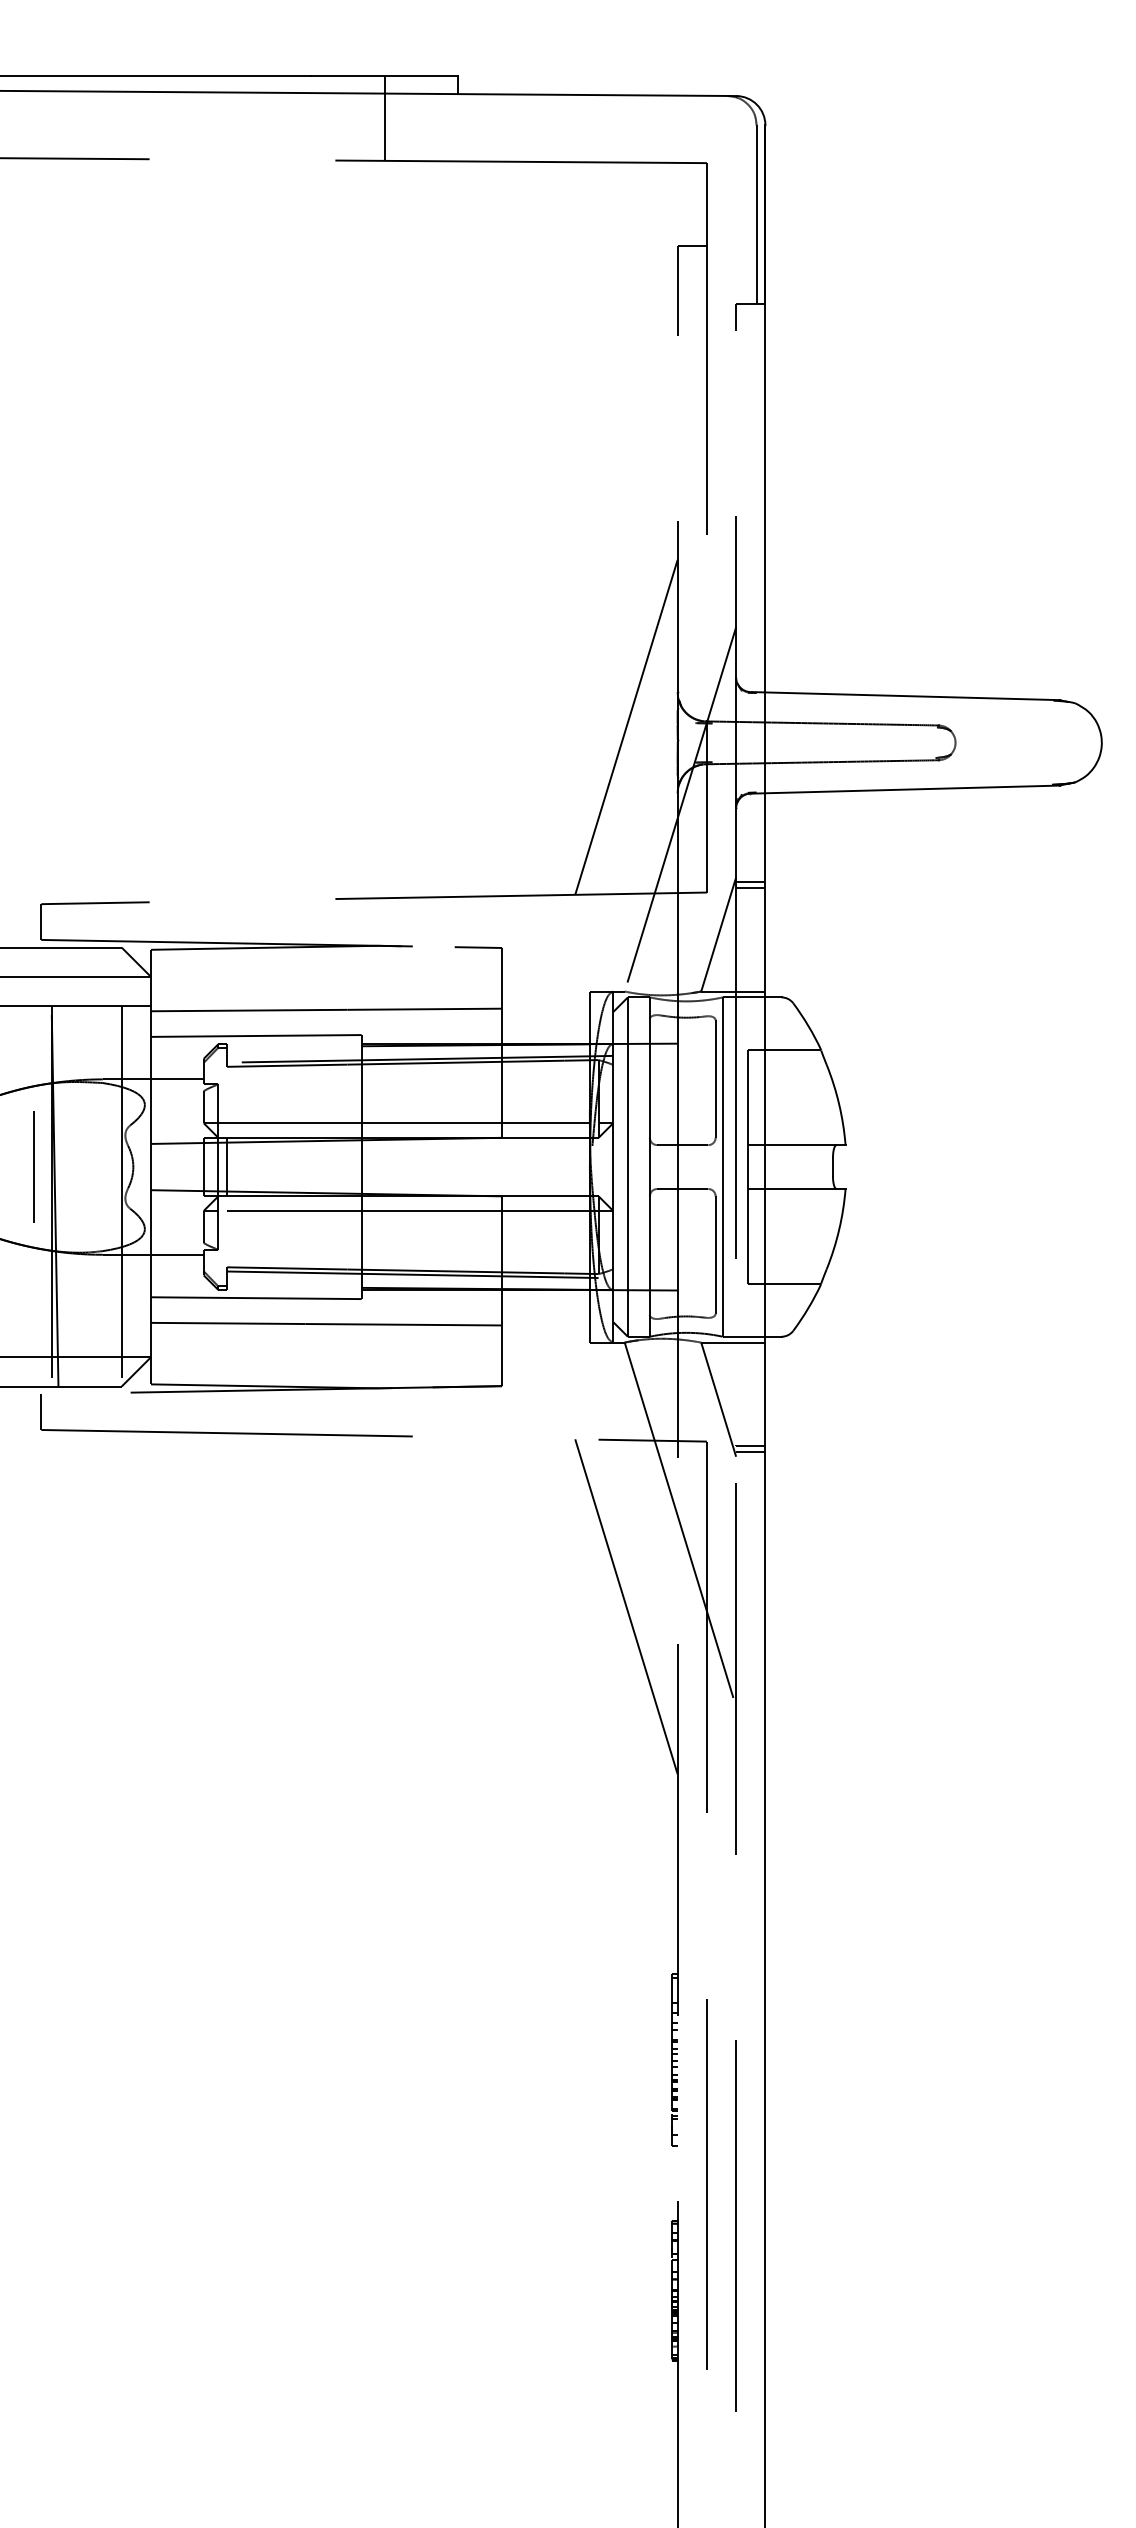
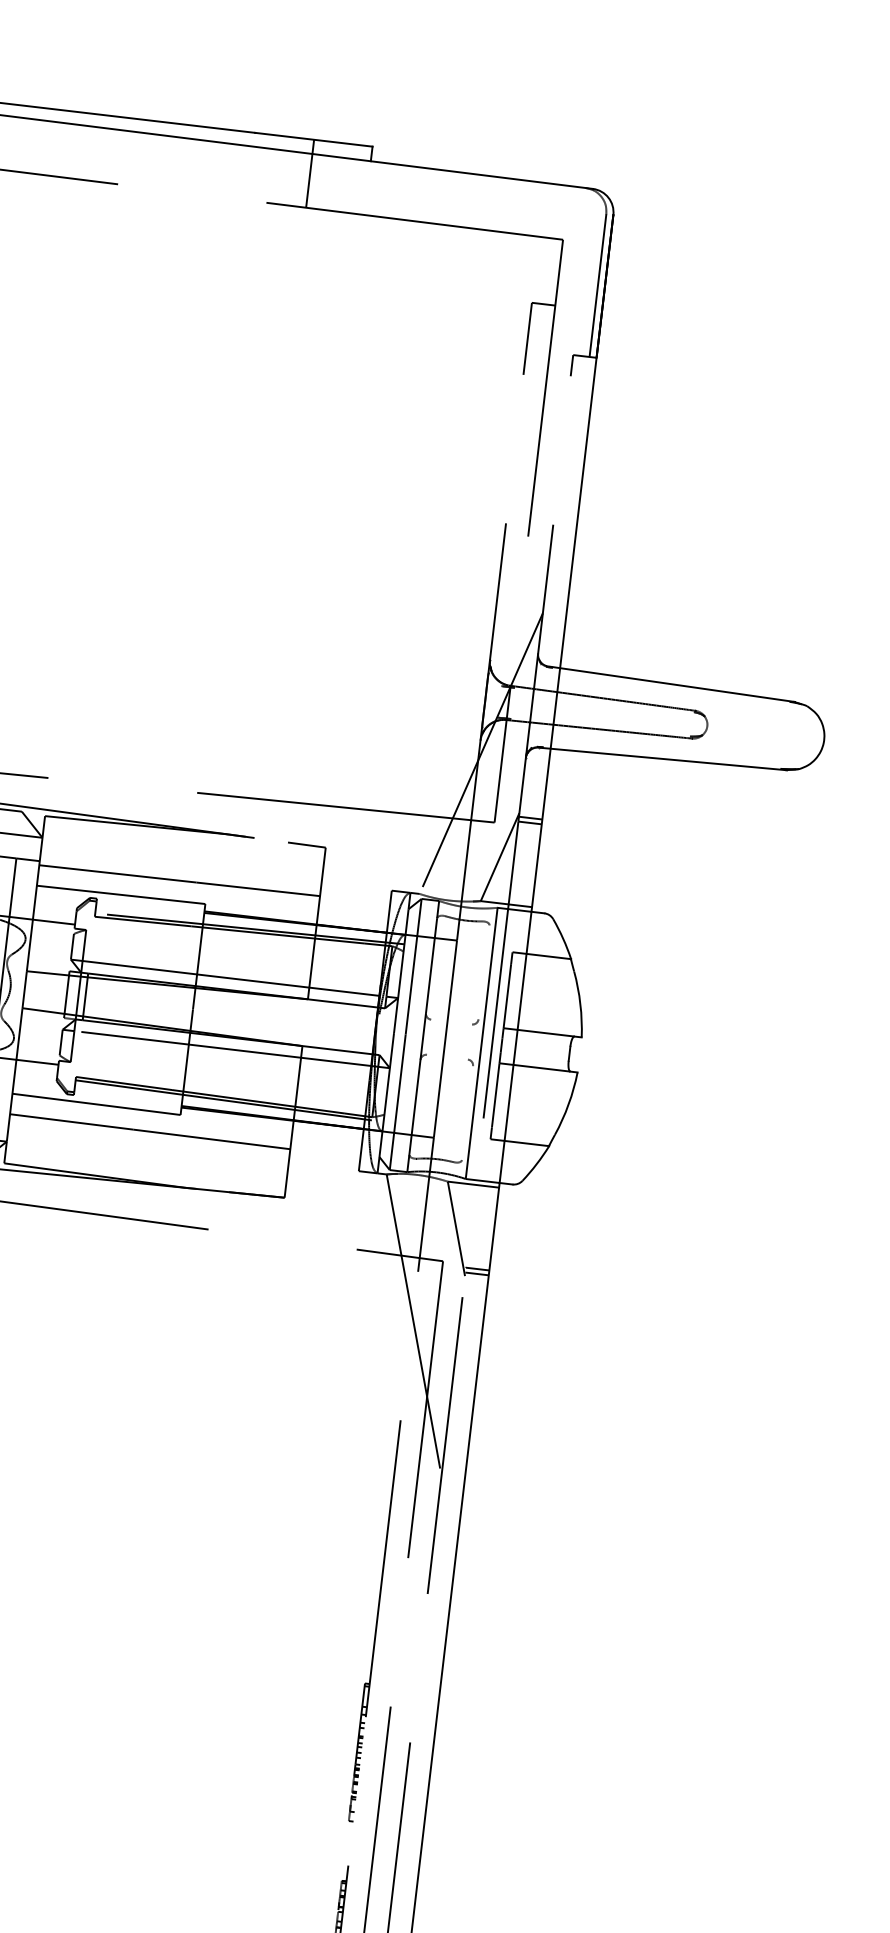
line: (626, 726) -> (445, 682), removed
line: (715, 1078) -> (484, 971), removed
line: (682, 1145) -> (451, 1022), removed
line: (682, 1189) -> (447, 1057), removed
line: (715, 1254) -> (467, 1112), removed
line: (626, 1606) -> (363, 1385), removed

